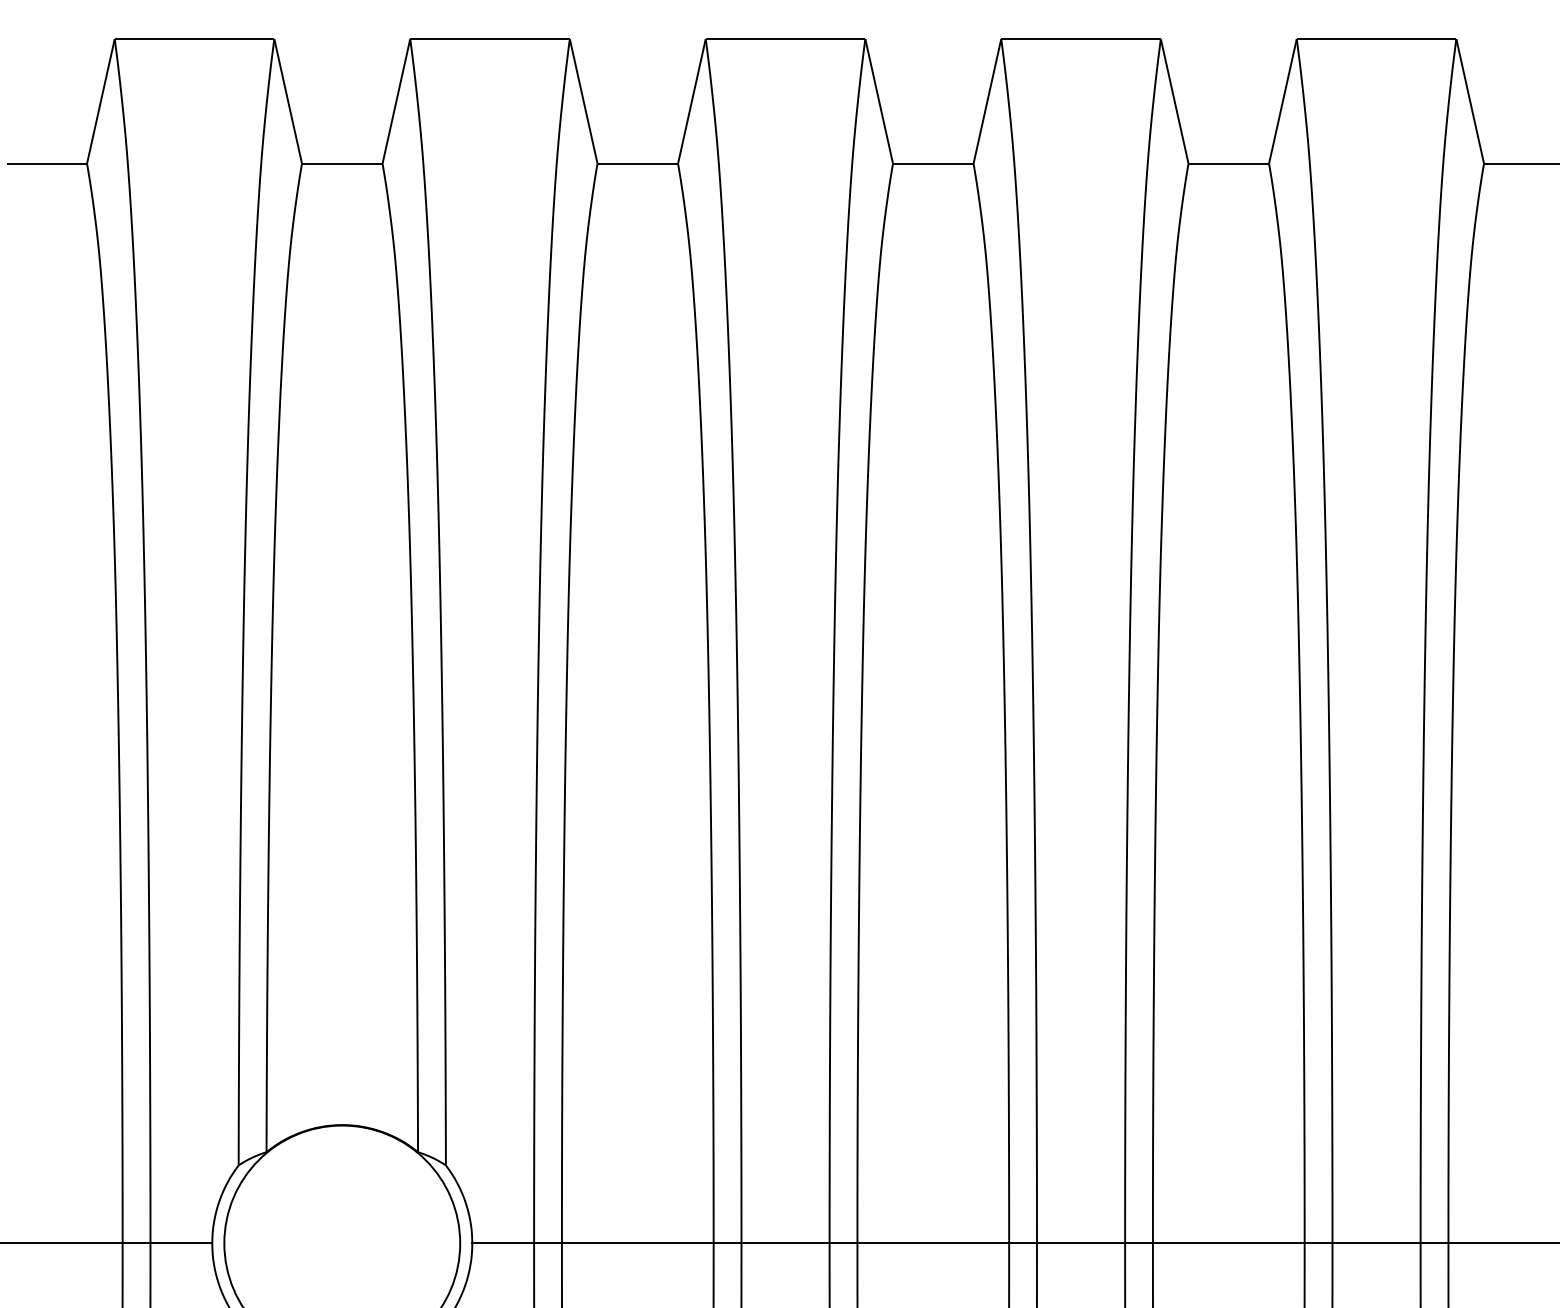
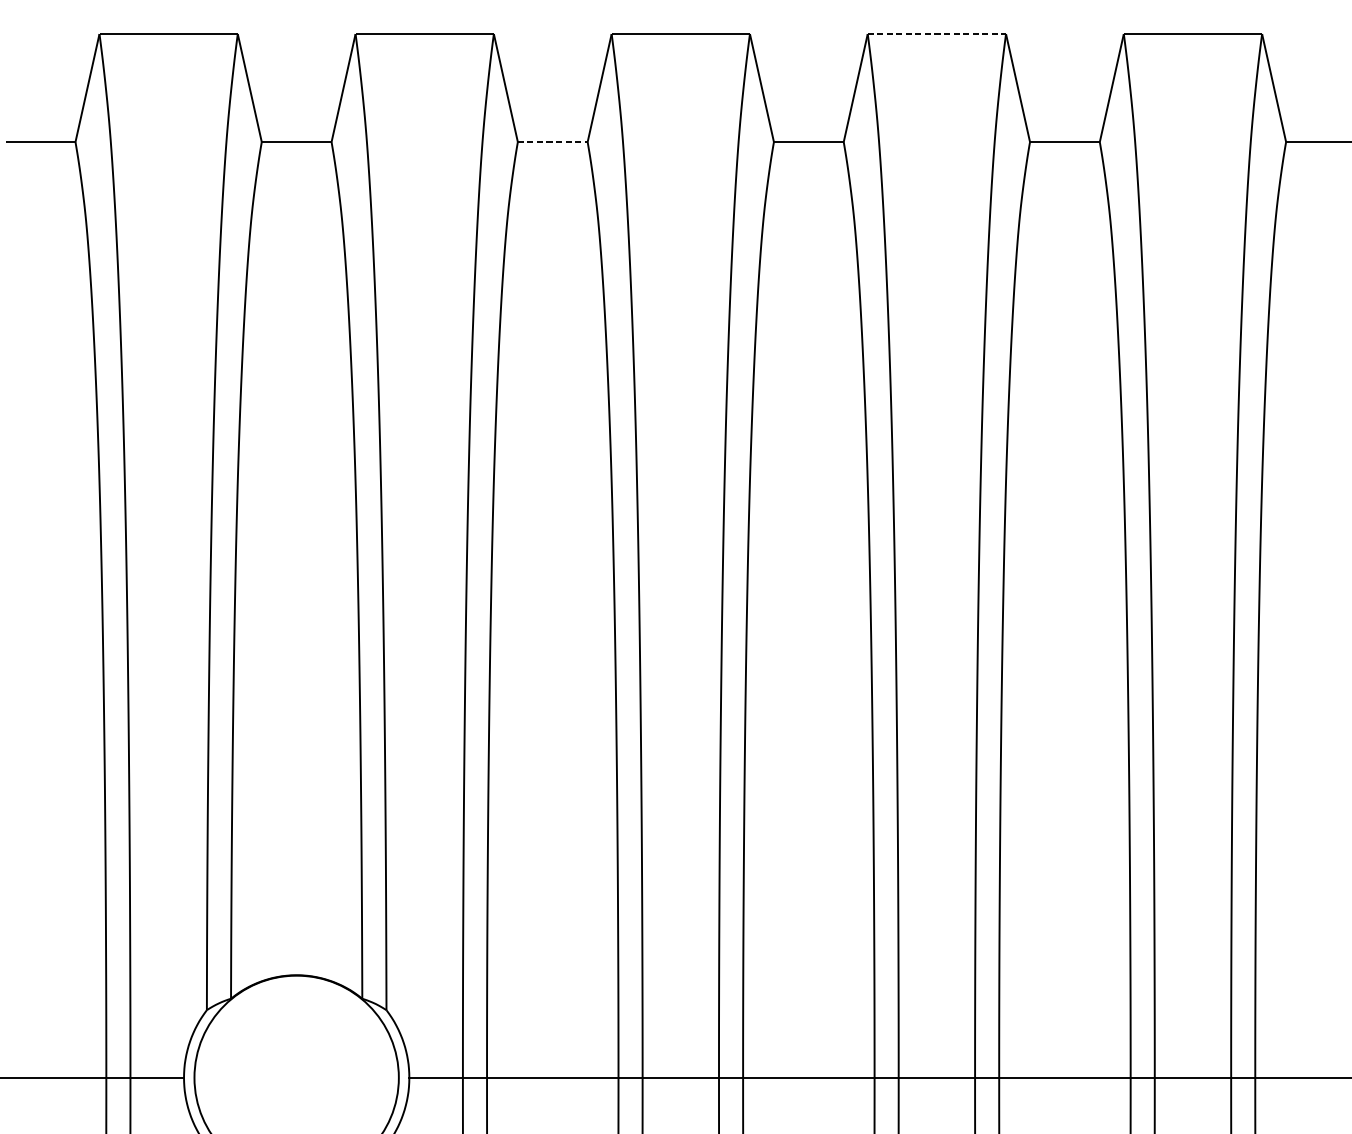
line: (1080, 39) -> (936, 34), solid -> dashed
line: (638, 163) -> (553, 141), solid -> dashed

